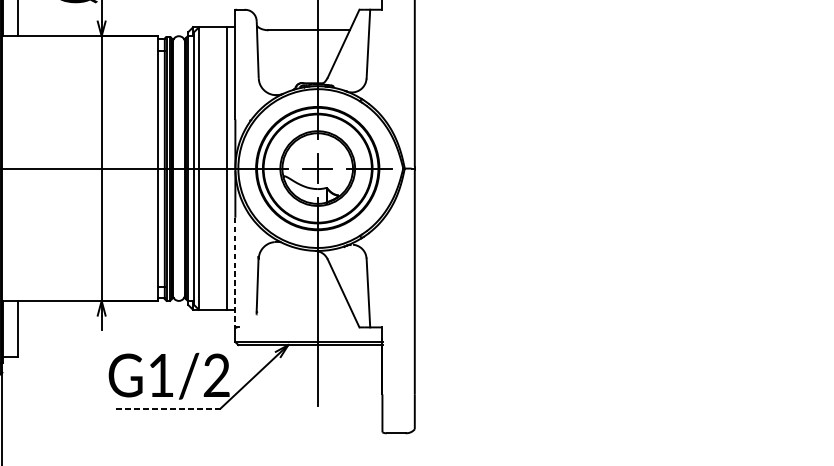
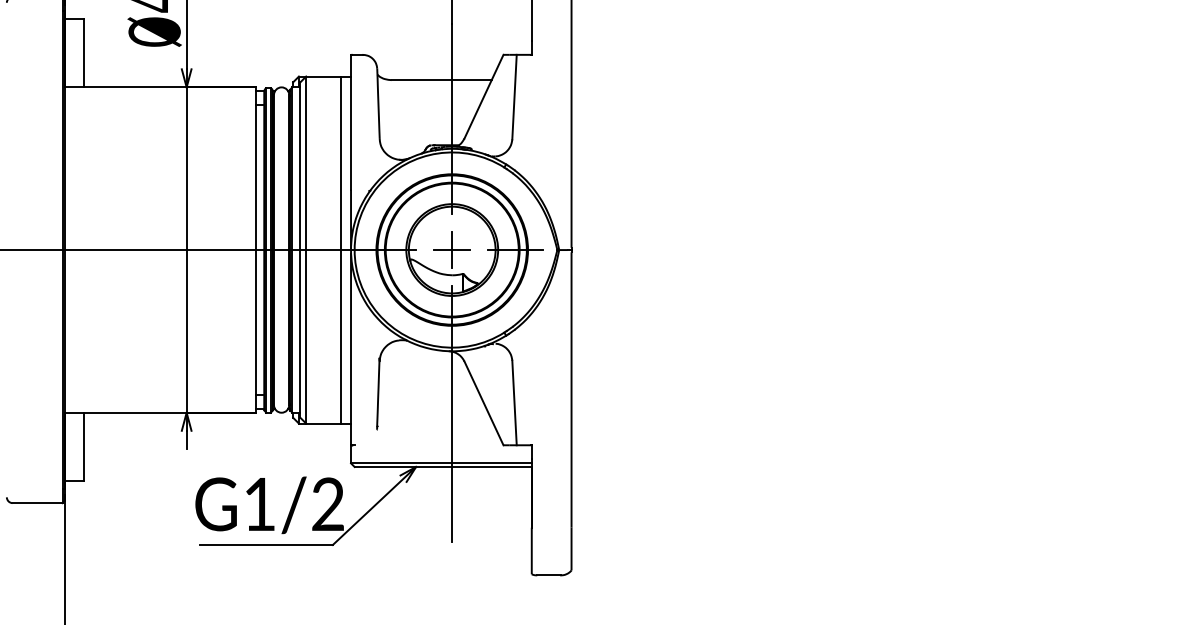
line: (235, 273) -> (351, 378), dashed -> solid
line: (166, 408) -> (266, 544), dashed -> solid

